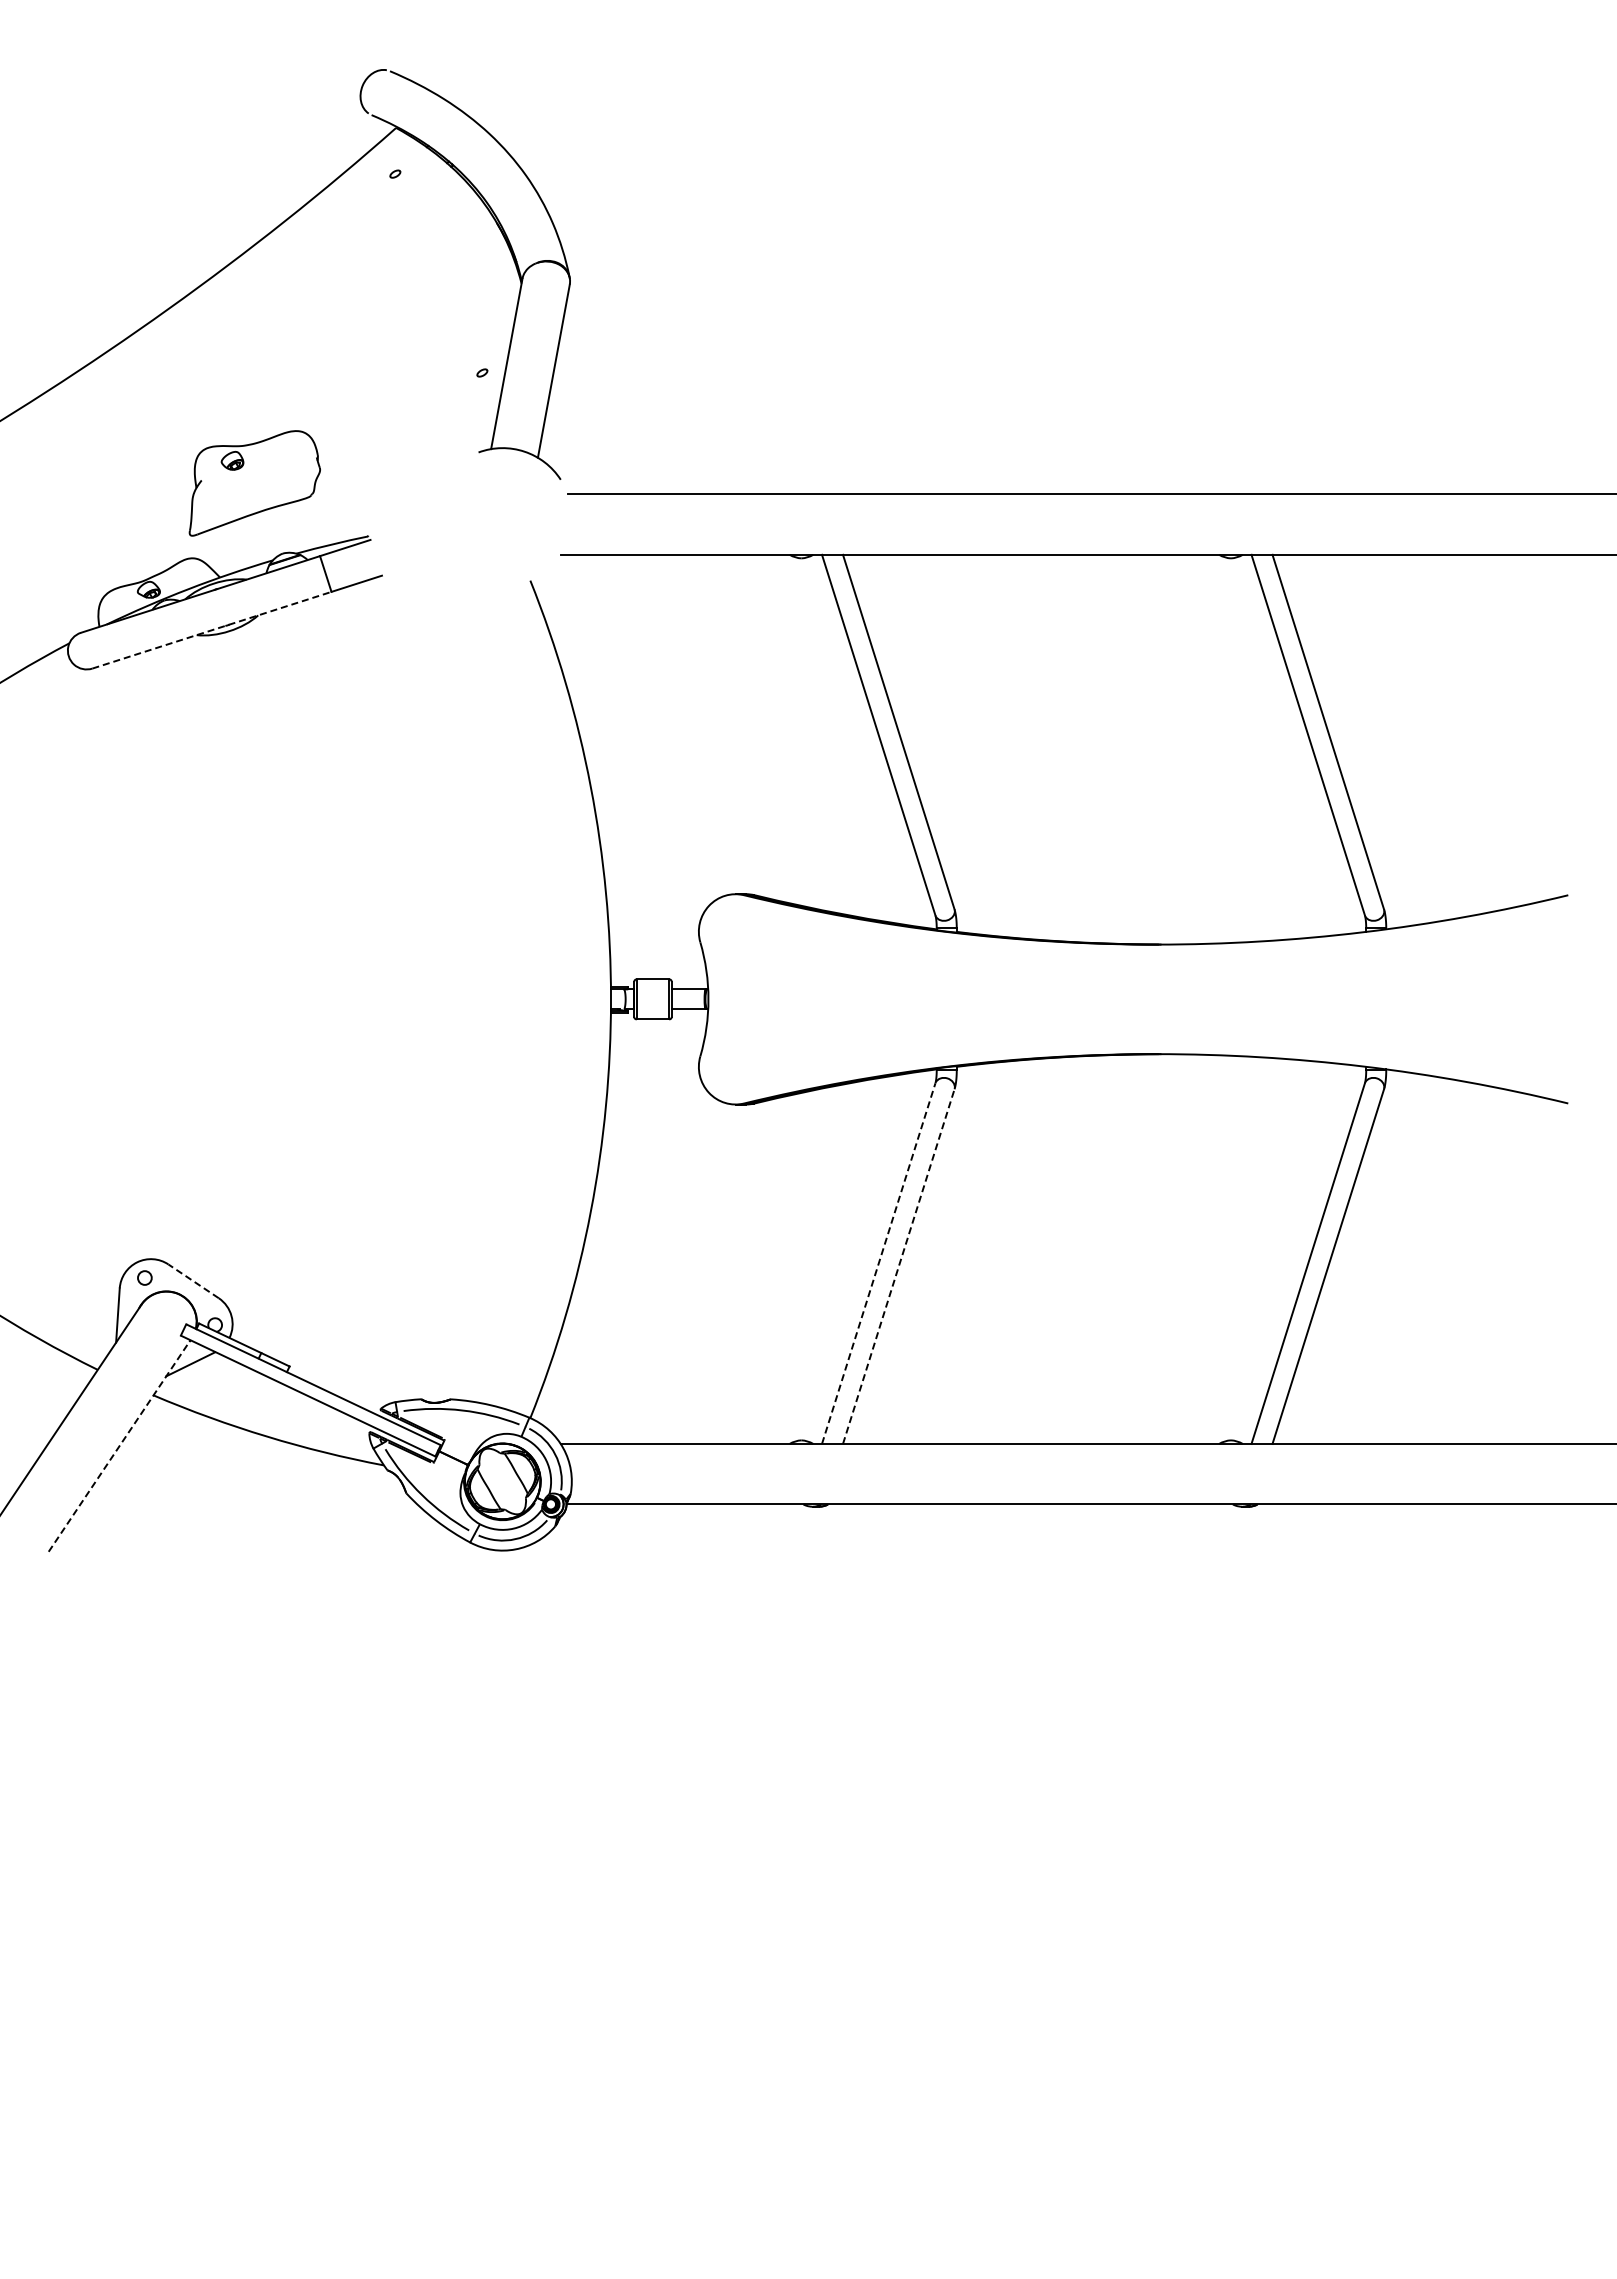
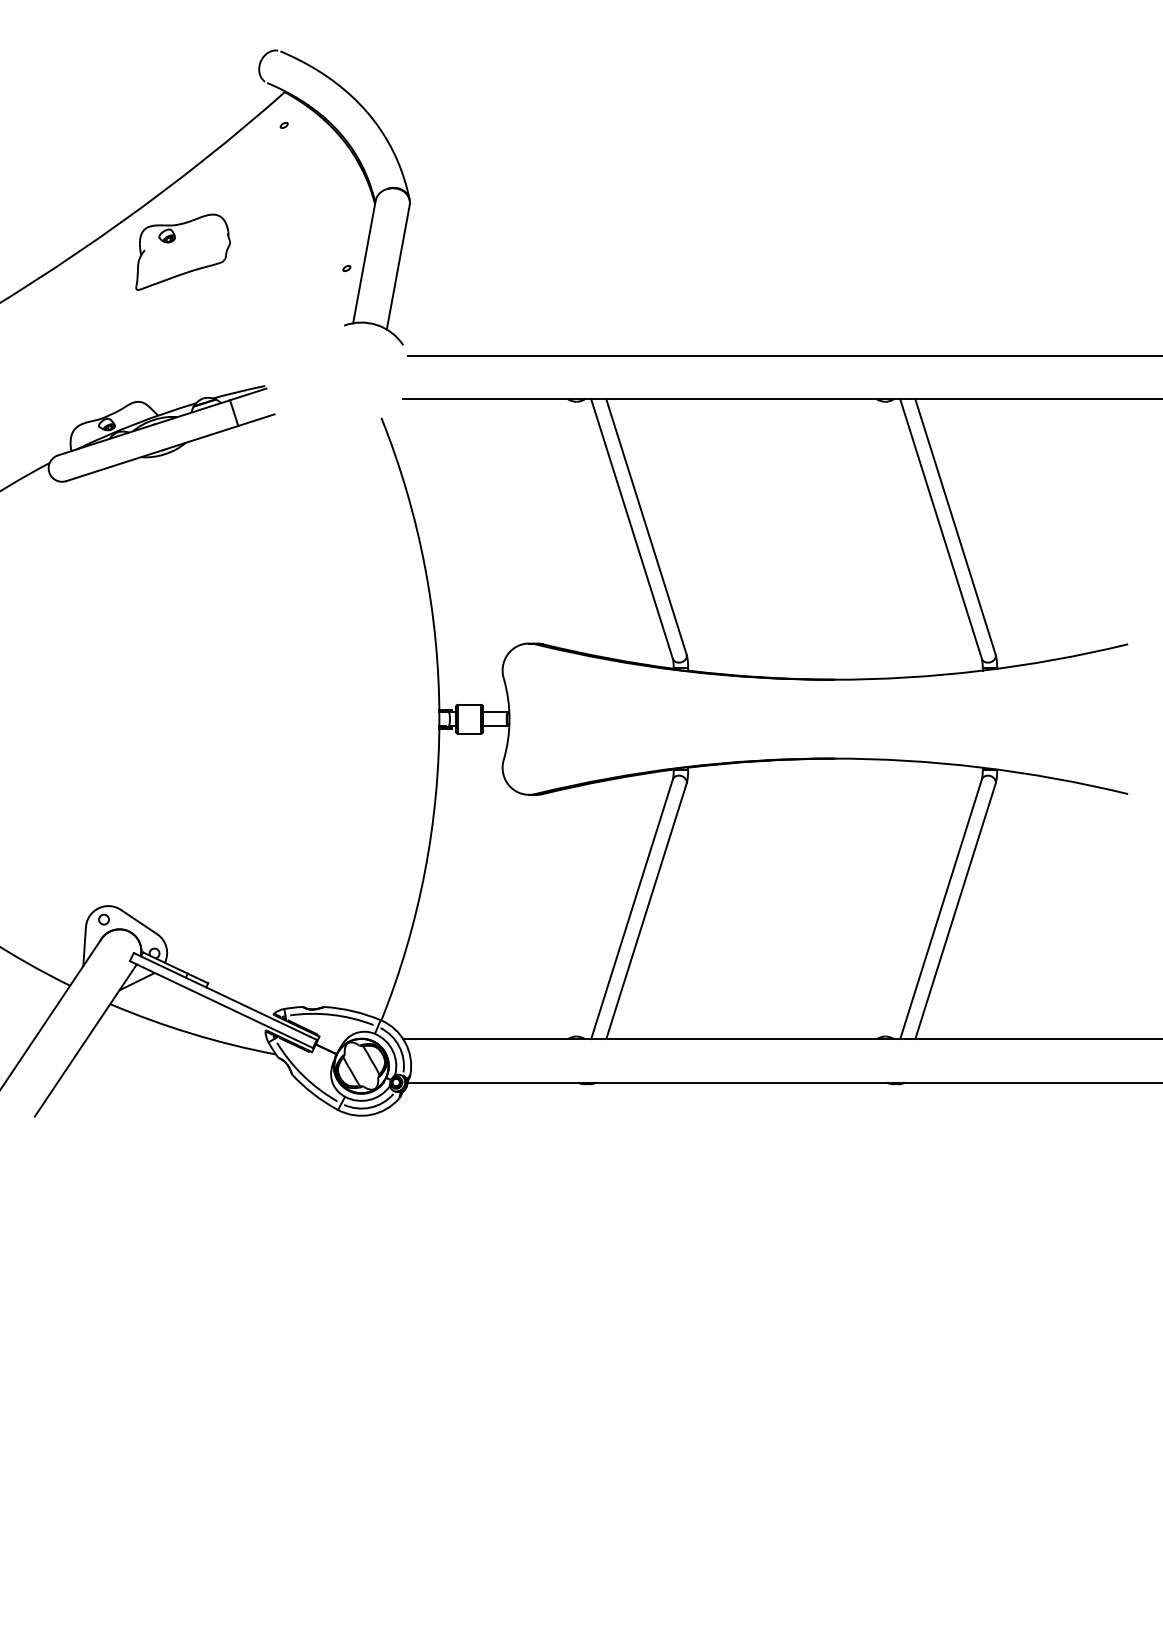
part: (254, 483) -> (182, 252), moved
line: (211, 630) -> (151, 453), dashed -> solid
line: (878, 1263) -> (631, 909), dashed -> solid
line: (898, 1266) -> (646, 911), dashed -> solid
line: (193, 1281) -> (139, 922), dashed -> solid
line: (119, 1445) -> (85, 1040), dashed -> solid

